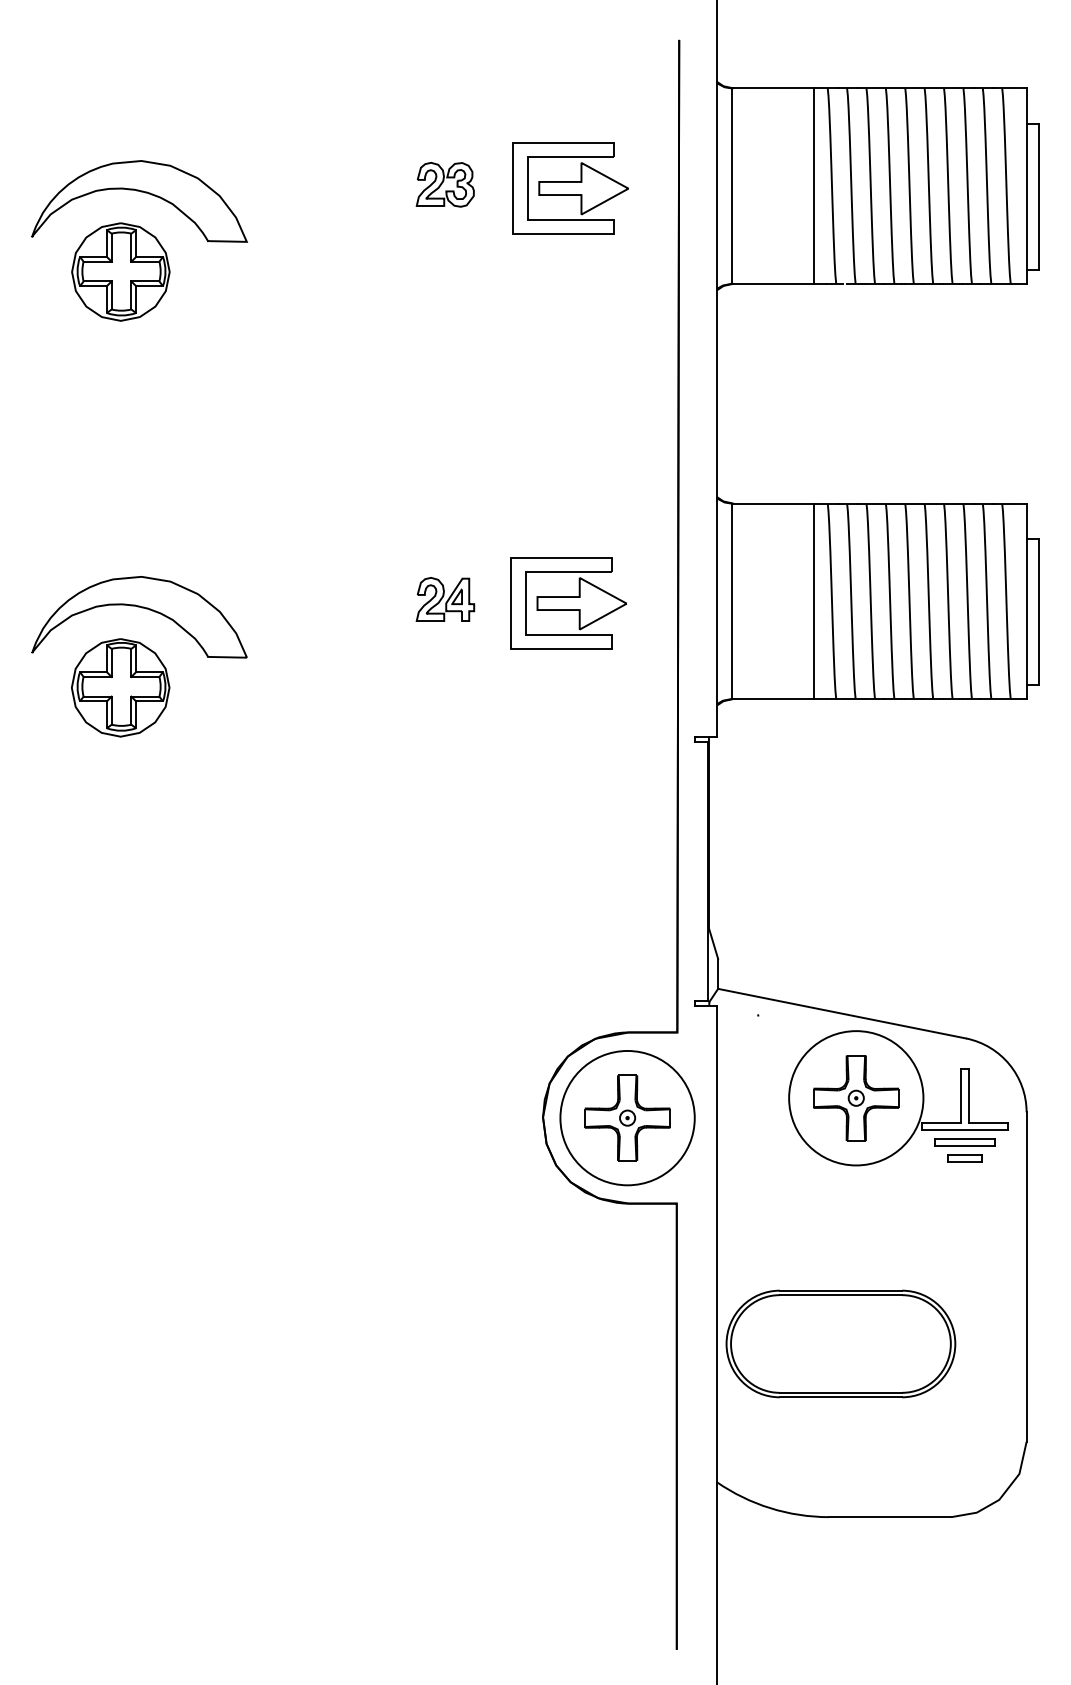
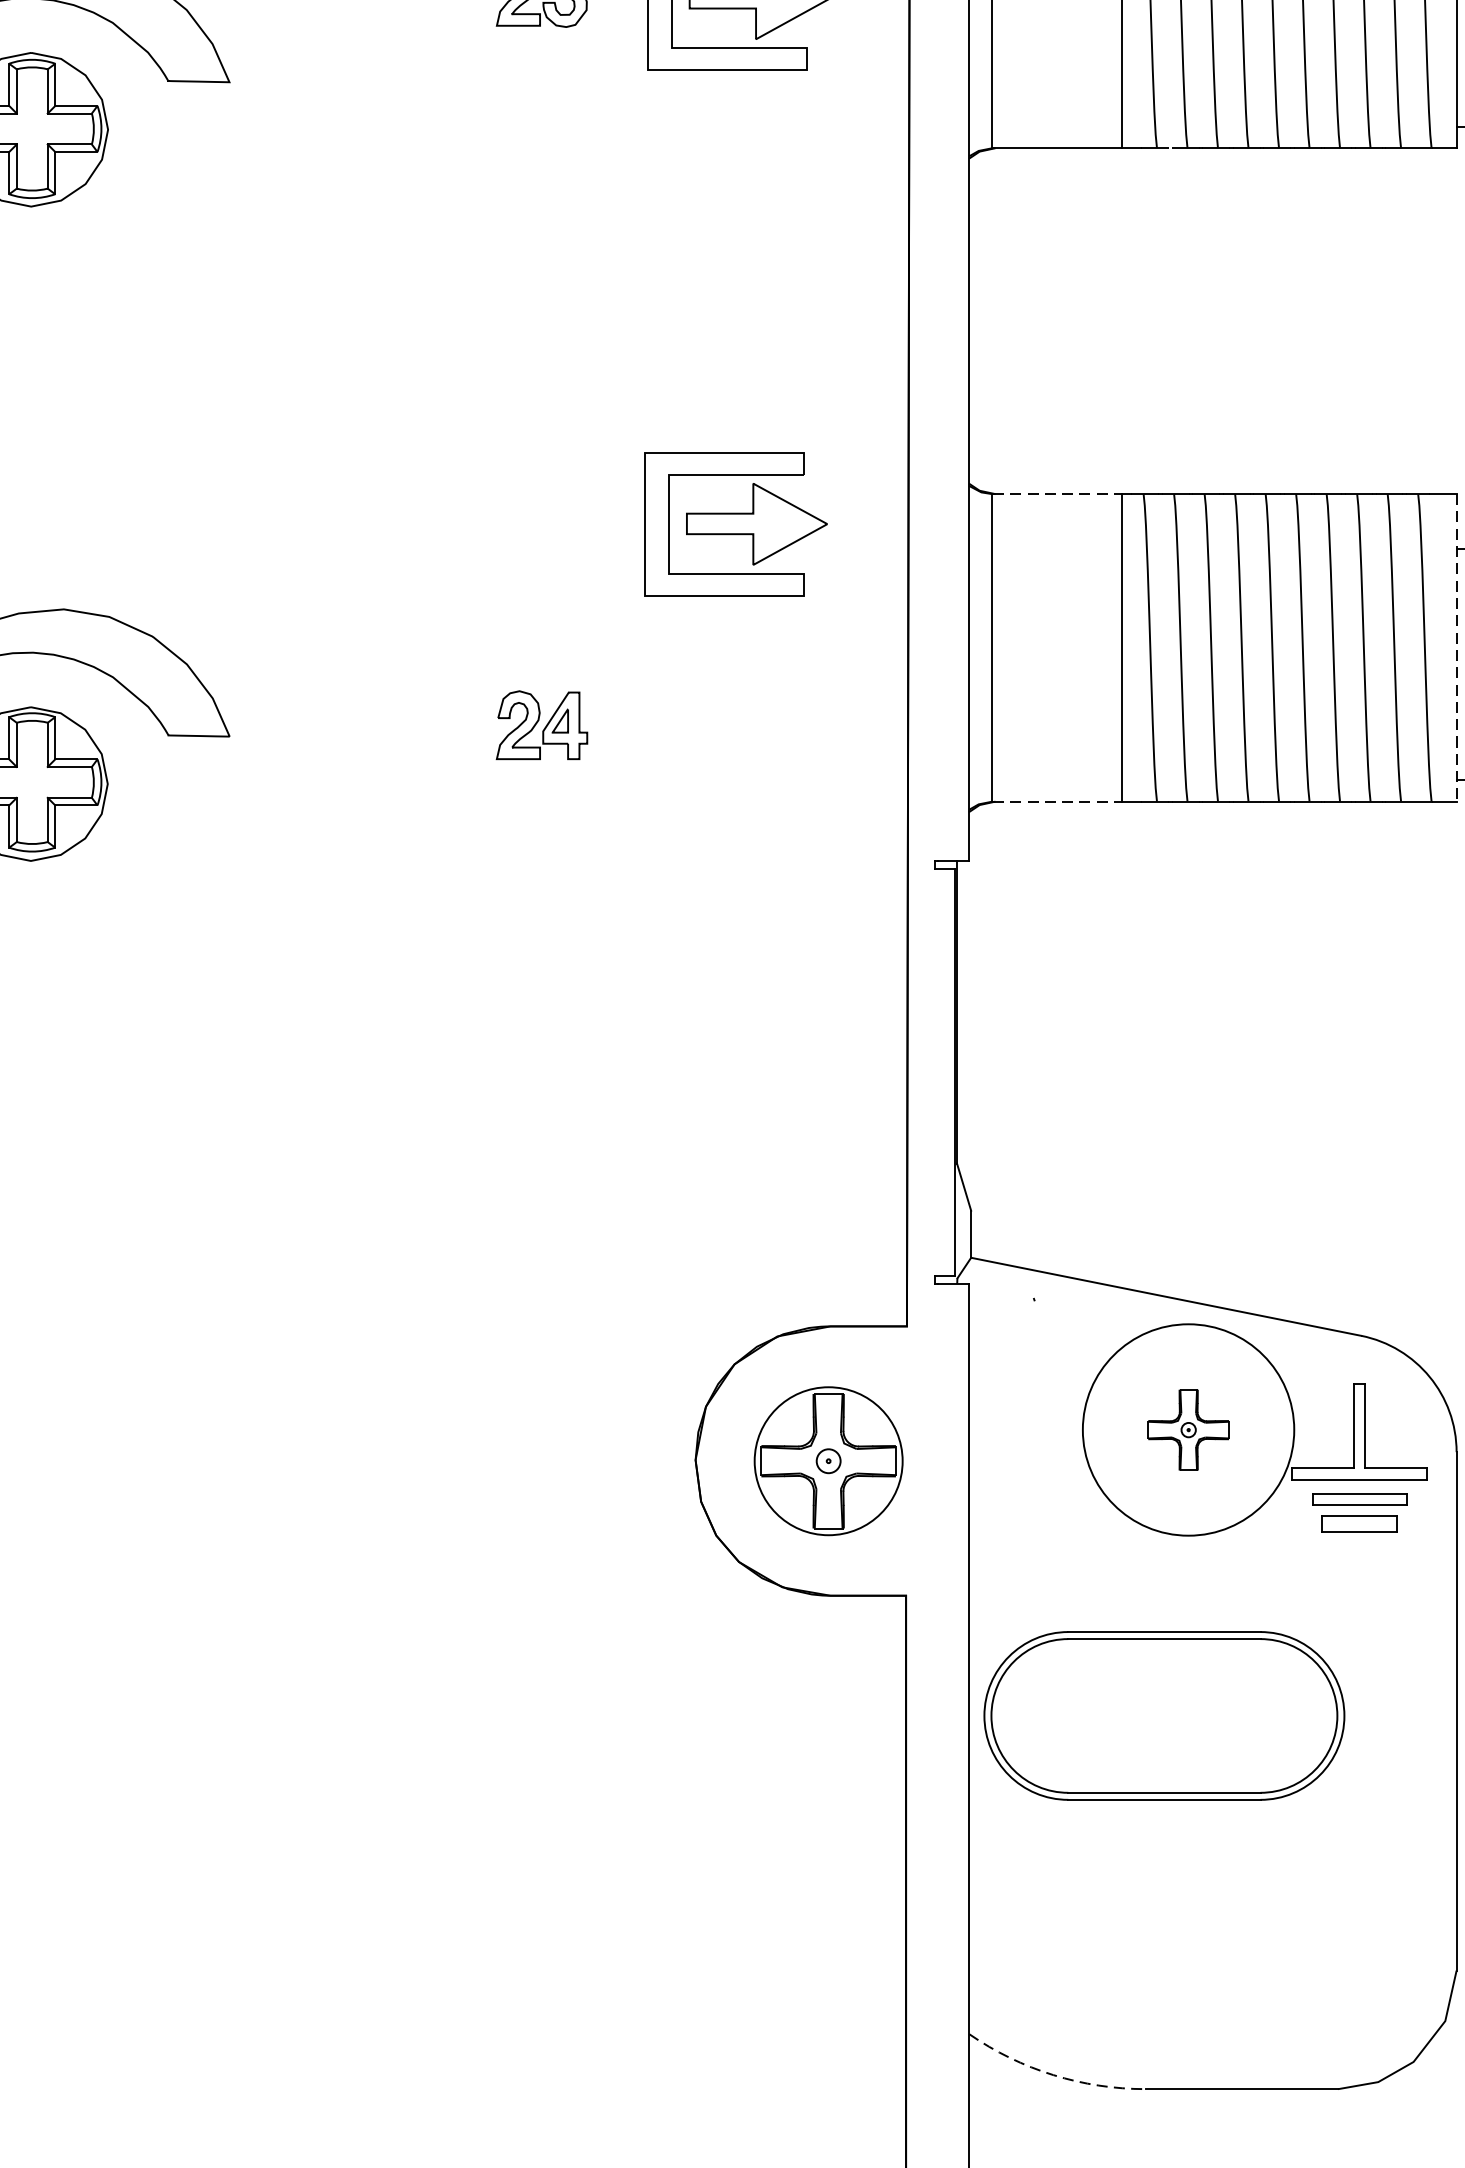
line: (773, 503) -> (1058, 493), solid -> dashed
part: (445, 599) -> (542, 725), moved
line: (1026, 601) -> (1456, 648), solid -> dashed
part: (568, 603) -> (735, 523), moved
line: (773, 699) -> (1058, 802), solid -> dashed
part: (856, 1098) -> (1188, 1430), size x0.6
circle: (627, 1117) -> (828, 1460), size x0.7
part: (964, 1158) -> (1358, 1524), size x1.4
part: (840, 1343) -> (1163, 1715), moved
arc: (770, 1508) -> (1053, 2075), solid -> dashed

